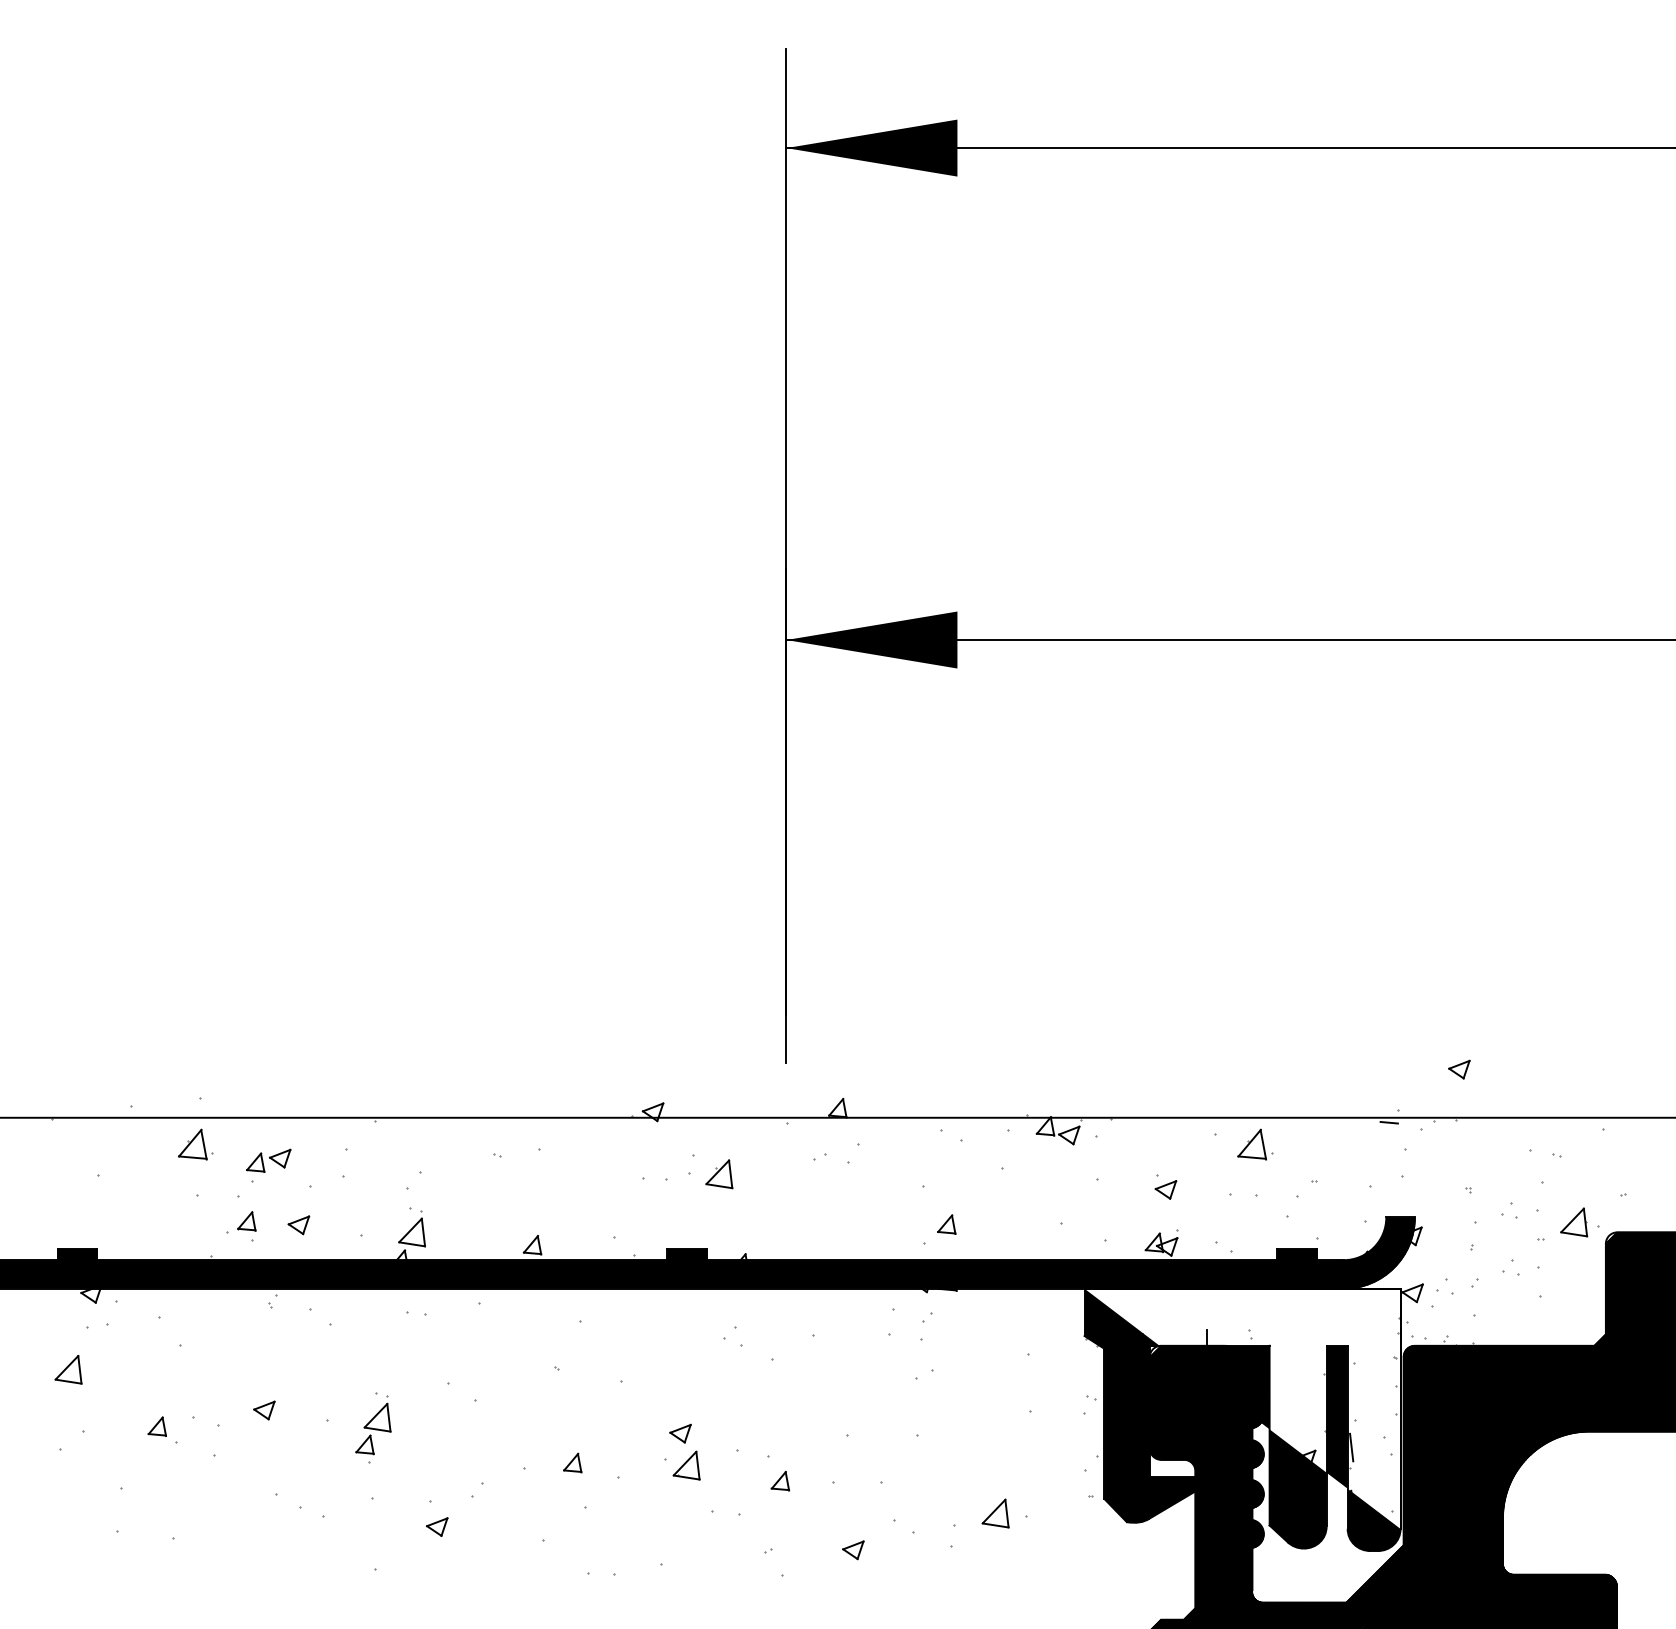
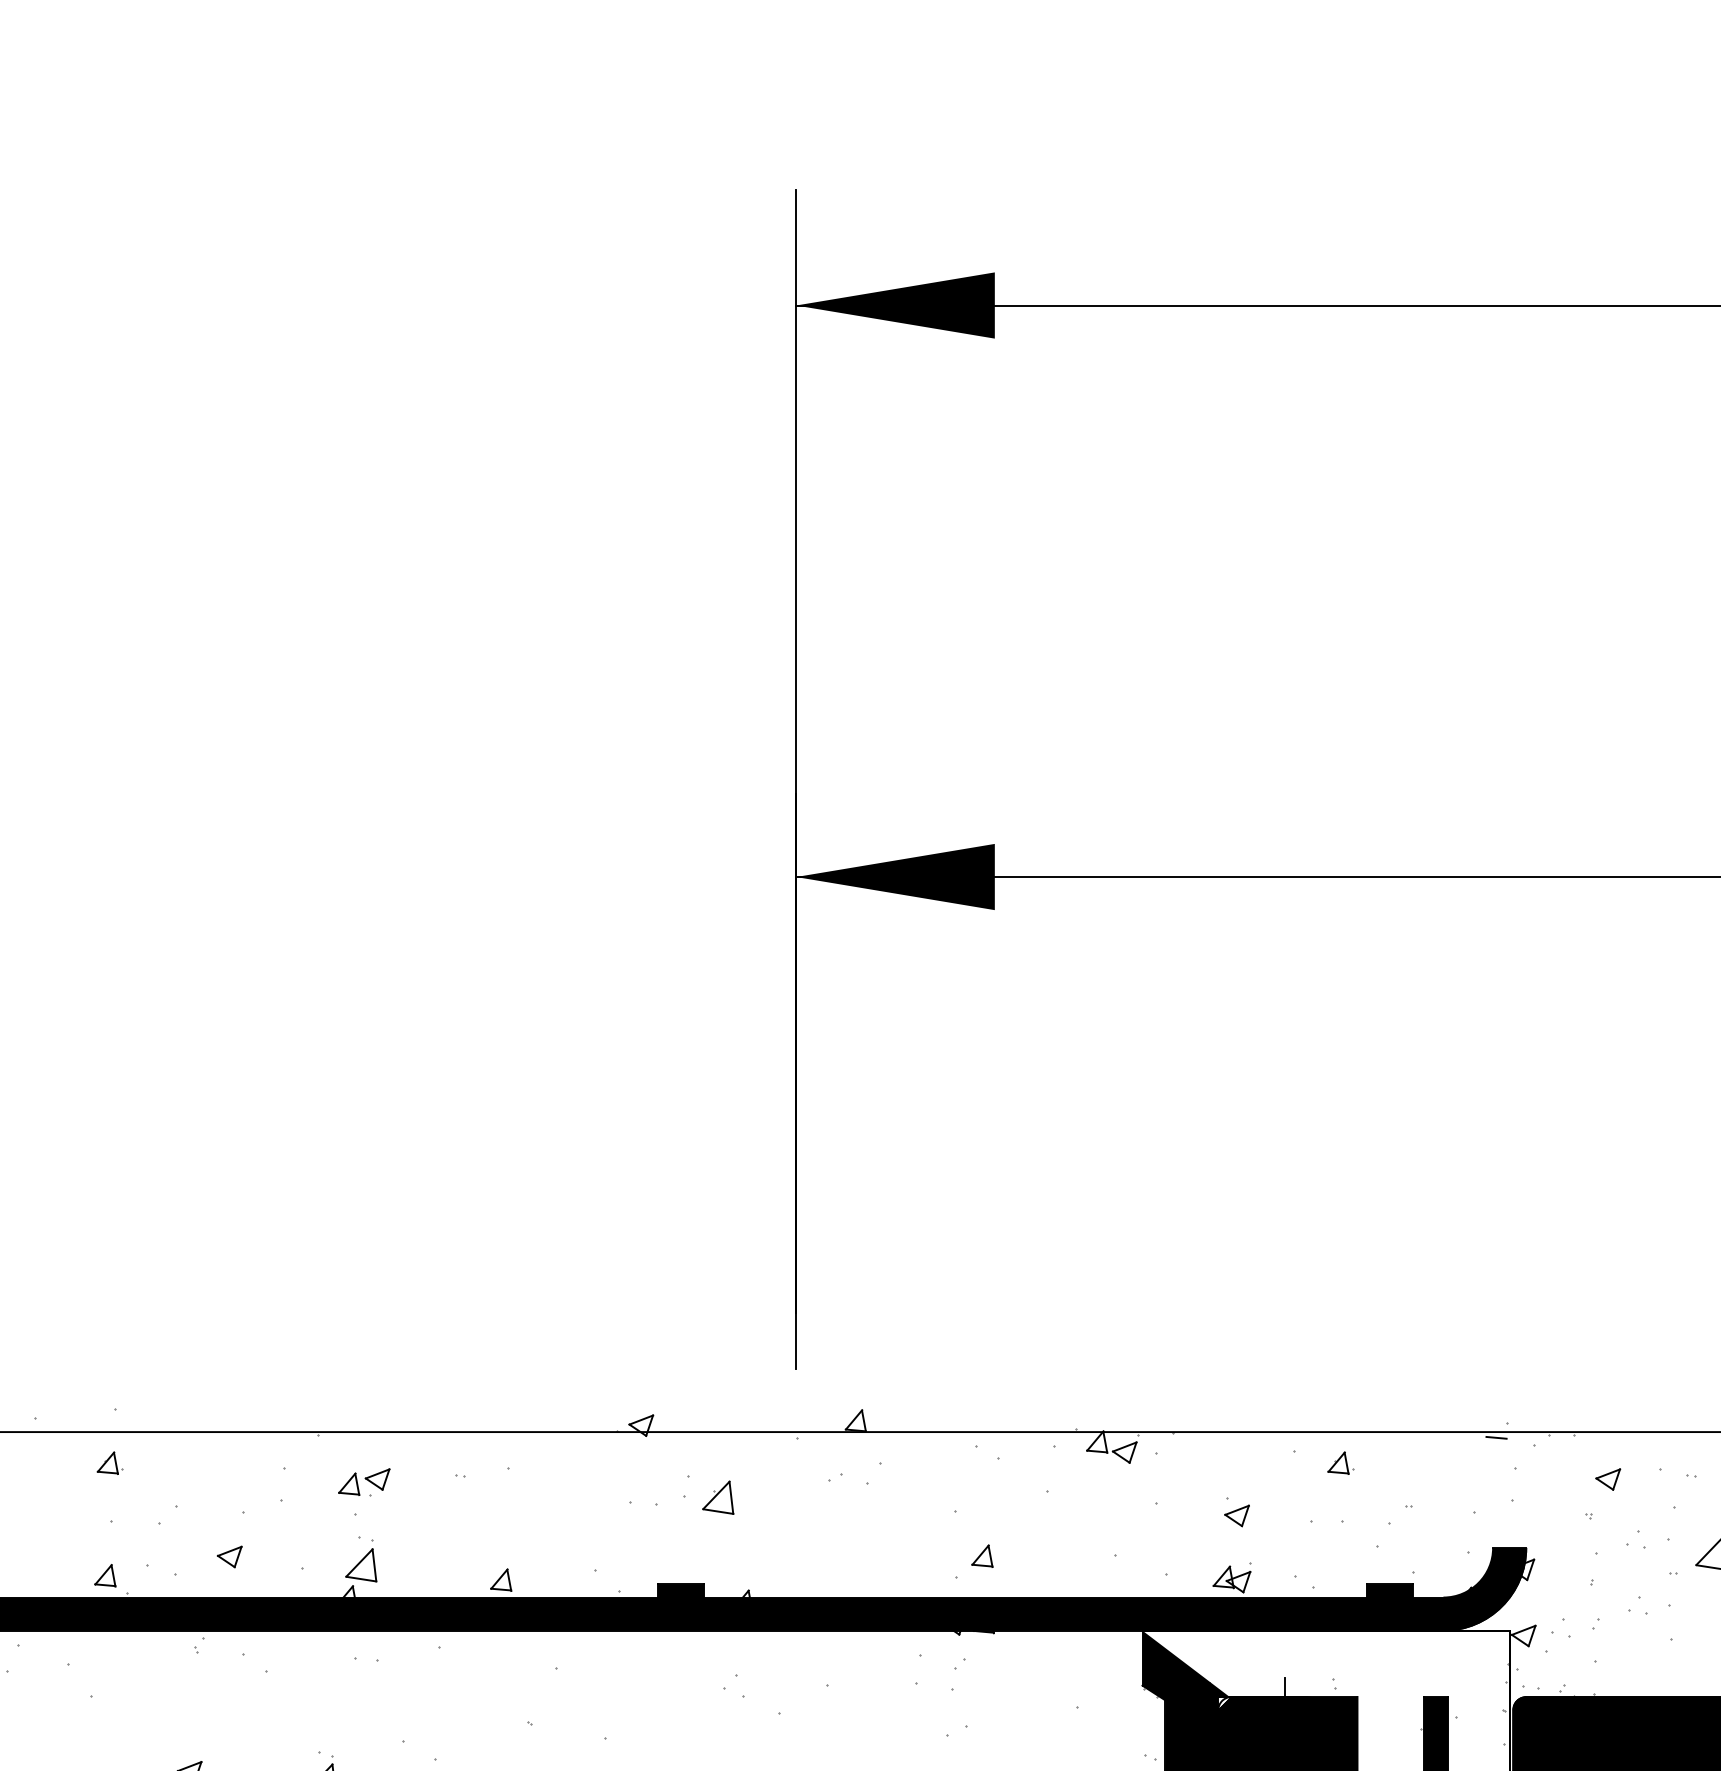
part: (1459, 1069) -> (1608, 1479), moved
part: (195, 1144) -> (109, 1463), size x0.62
part: (1254, 1144) -> (1339, 1463), size x0.62
part: (268, 1160) -> (364, 1481), moved
part: (246, 1221) -> (104, 1575), moved

